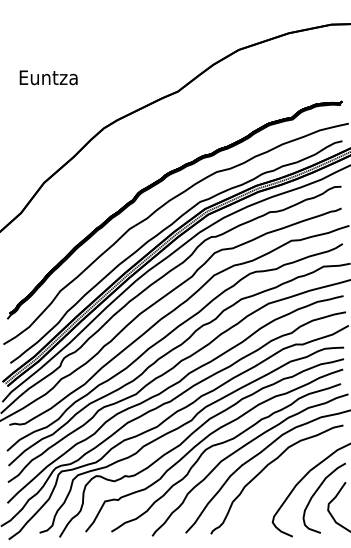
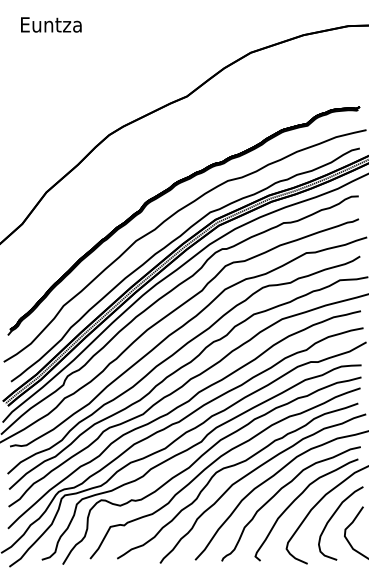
text: (48, 77) -> (51, 24), moved
curve: (282, 475) -> (296, 499), added

